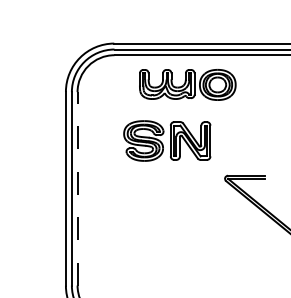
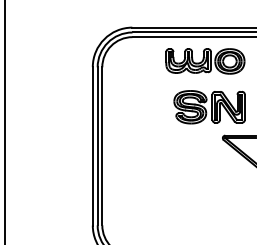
part: (187, 85) -> (205, 61), moved
part: (167, 141) -> (209, 107), moved
line: (77, 187) -> (102, 145), dashed -> solid

